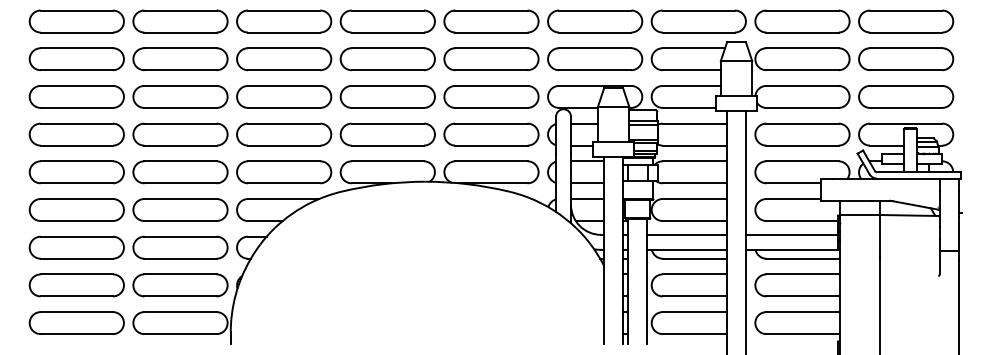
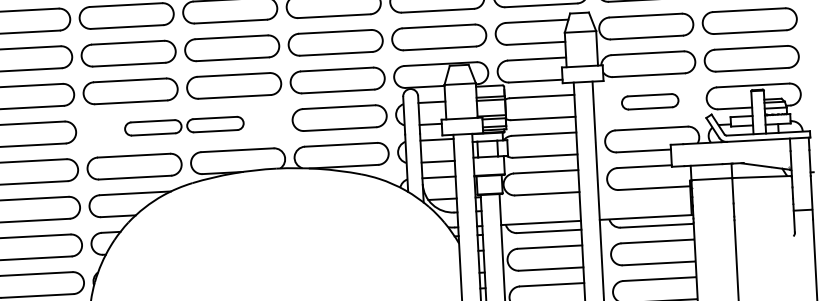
part: (335, 134) -> (183, 126), size x0.6
part: (802, 134) -> (650, 101), size x0.6
line: (687, 234) -> (540, 207), removed
line: (791, 234) -> (644, 202), removed

